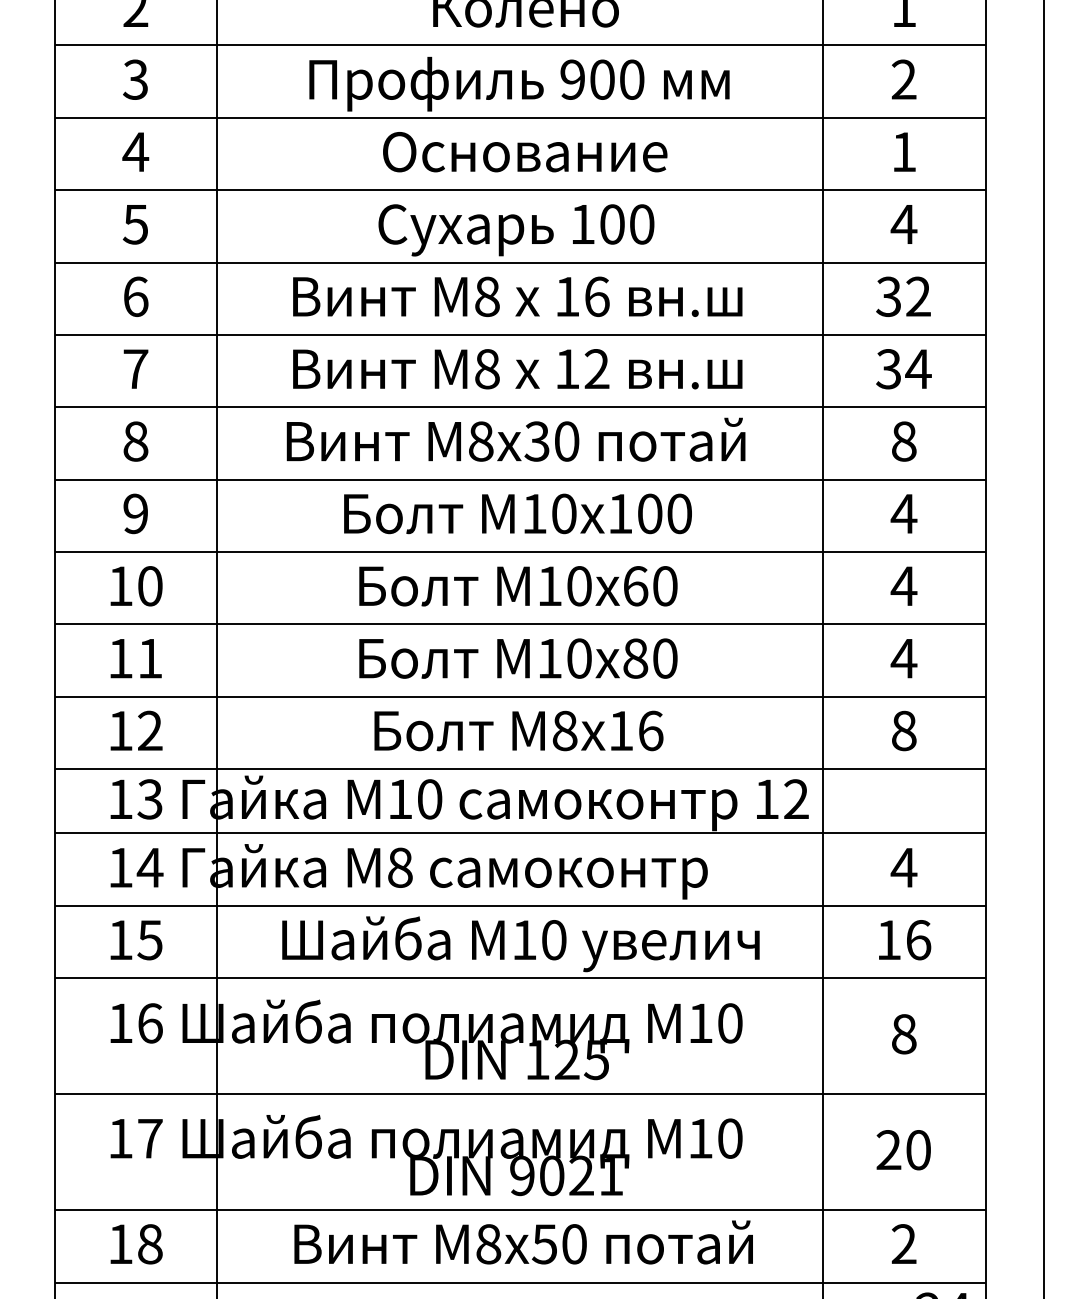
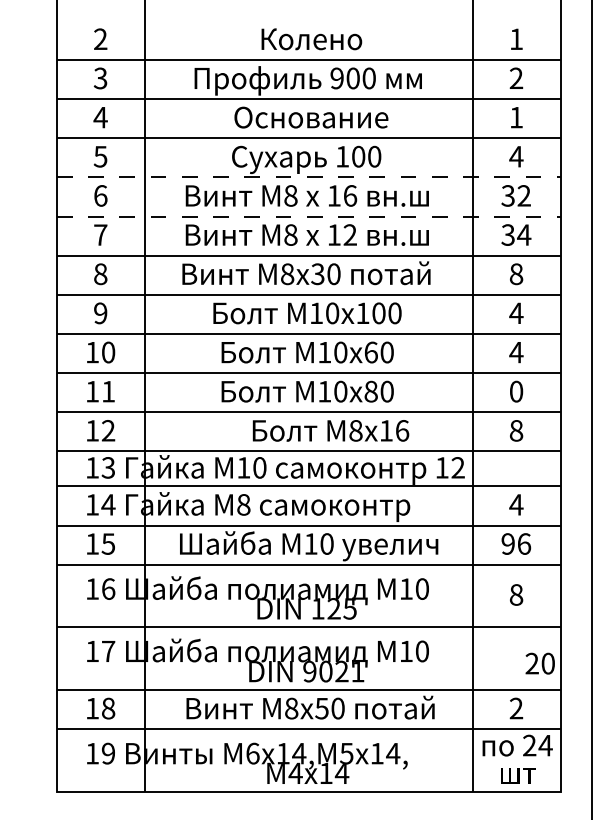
line: (519, 262) -> (308, 177), solid -> dashed
line: (519, 334) -> (308, 216), solid -> dashed
text: (904, 658) -> (516, 391), 4 -> 0
text: (517, 730) -> (330, 430), moved
text: (887, 939) -> (507, 543), 16 -> 96
text: (902, 1149) -> (539, 663), moved

